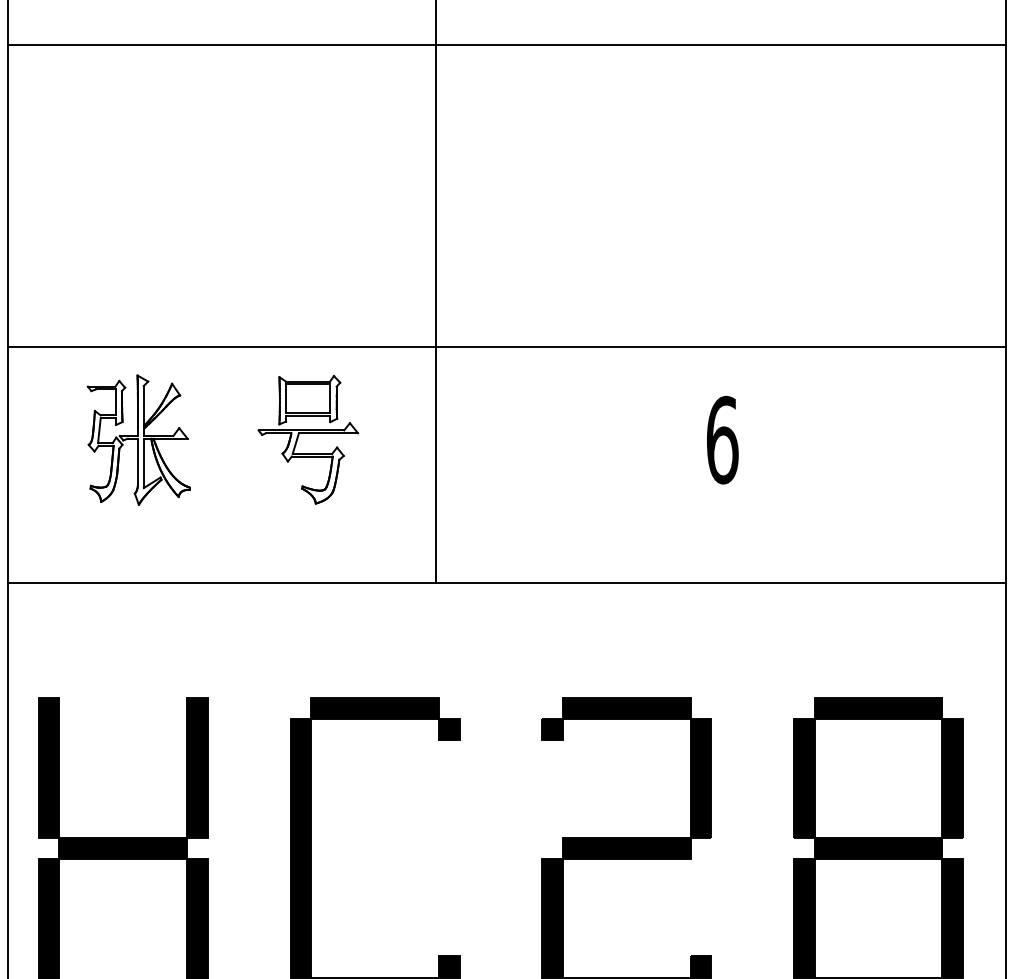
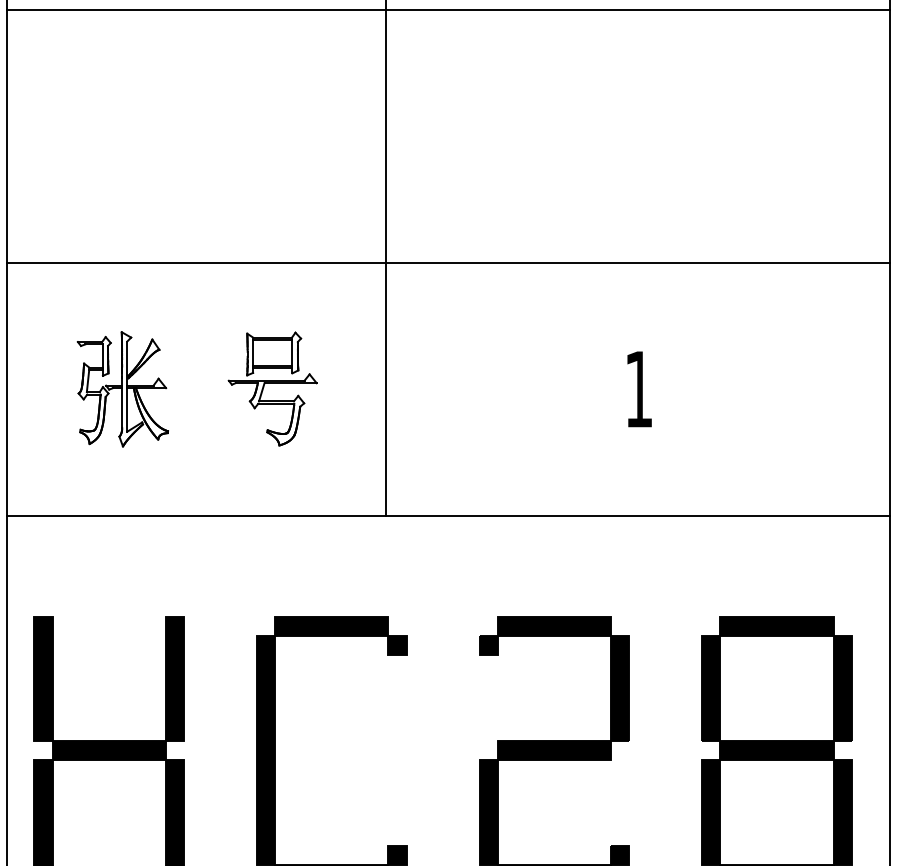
line: (507, 45) -> (448, 10), moved
line: (507, 346) -> (448, 262), moved
text: (723, 440) -> (639, 389), 6 -> 1

